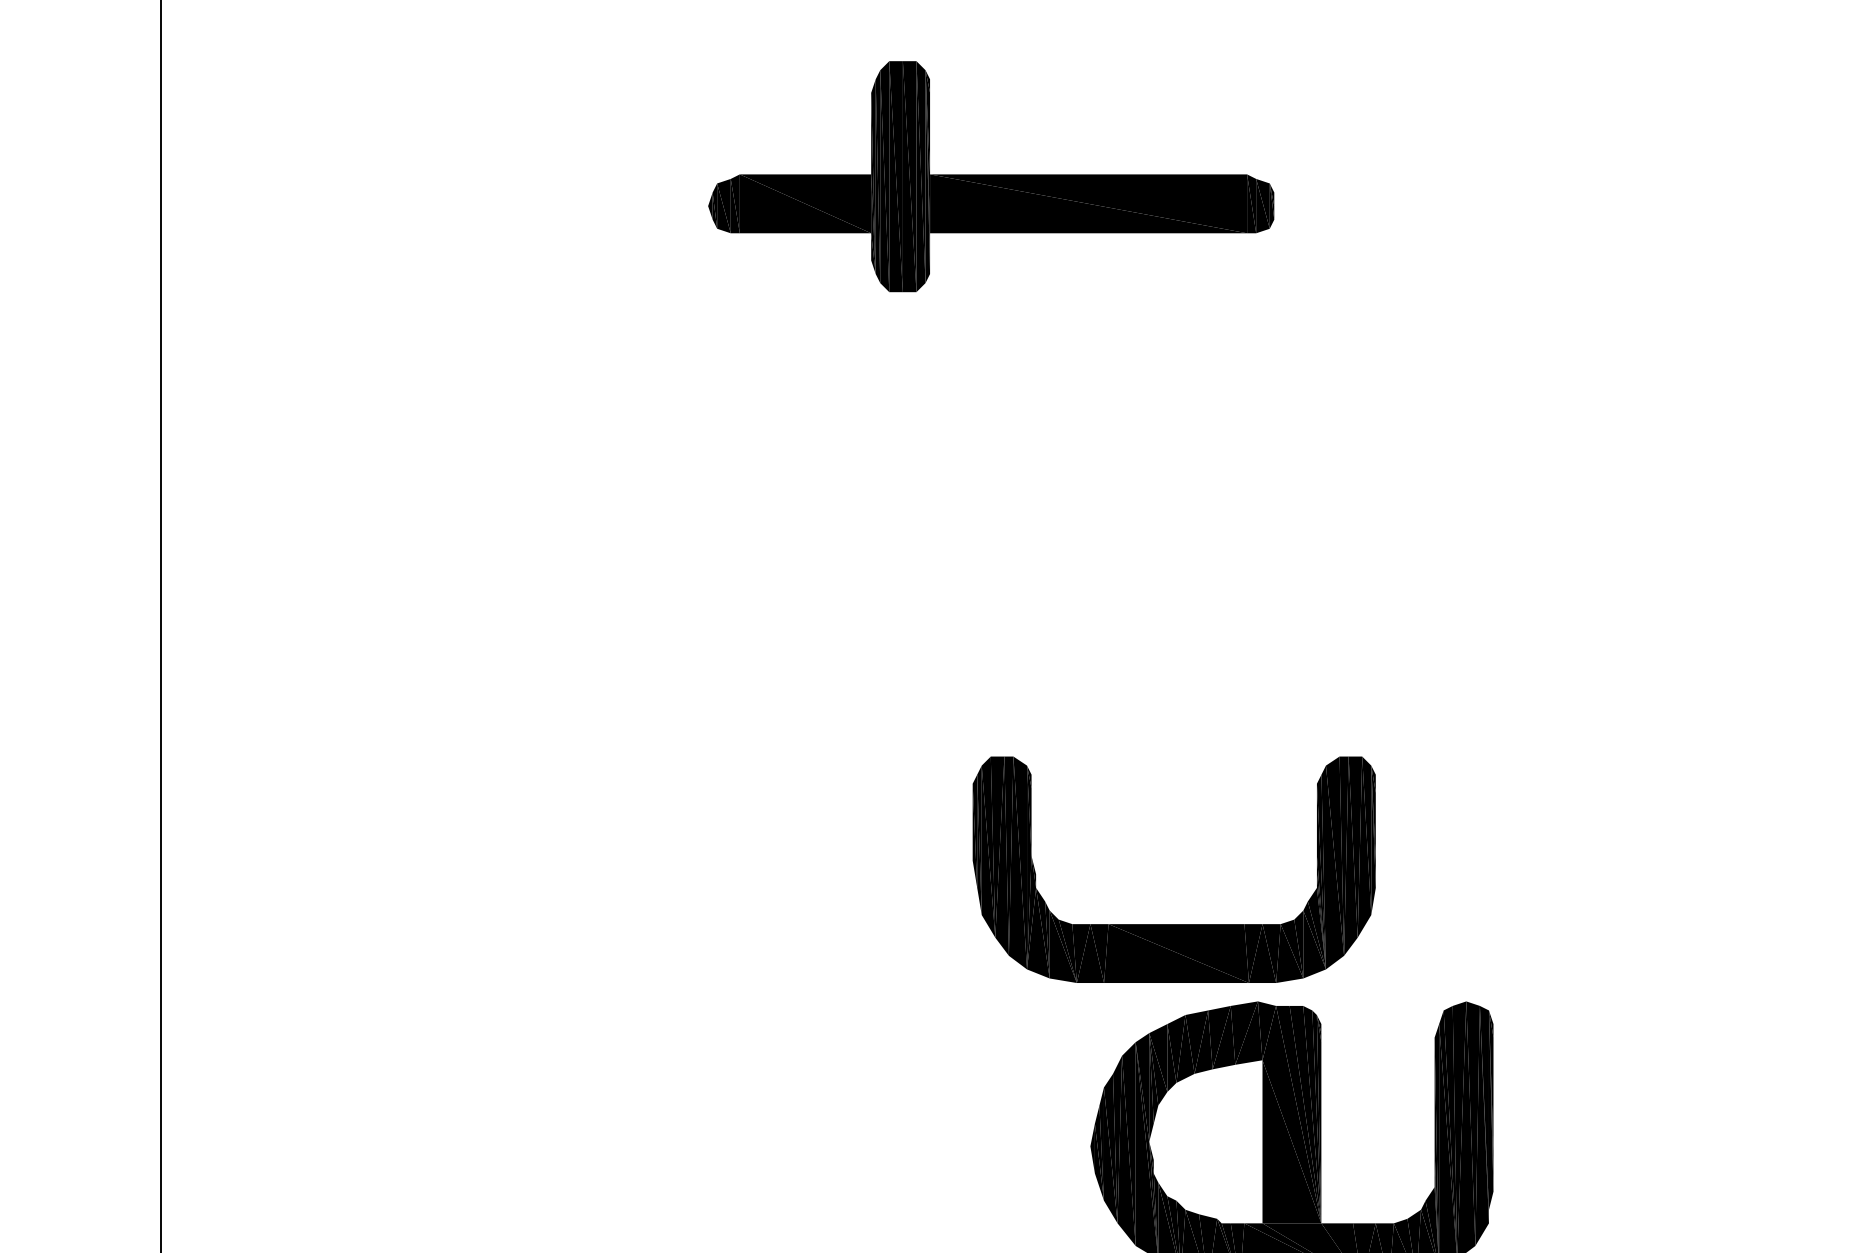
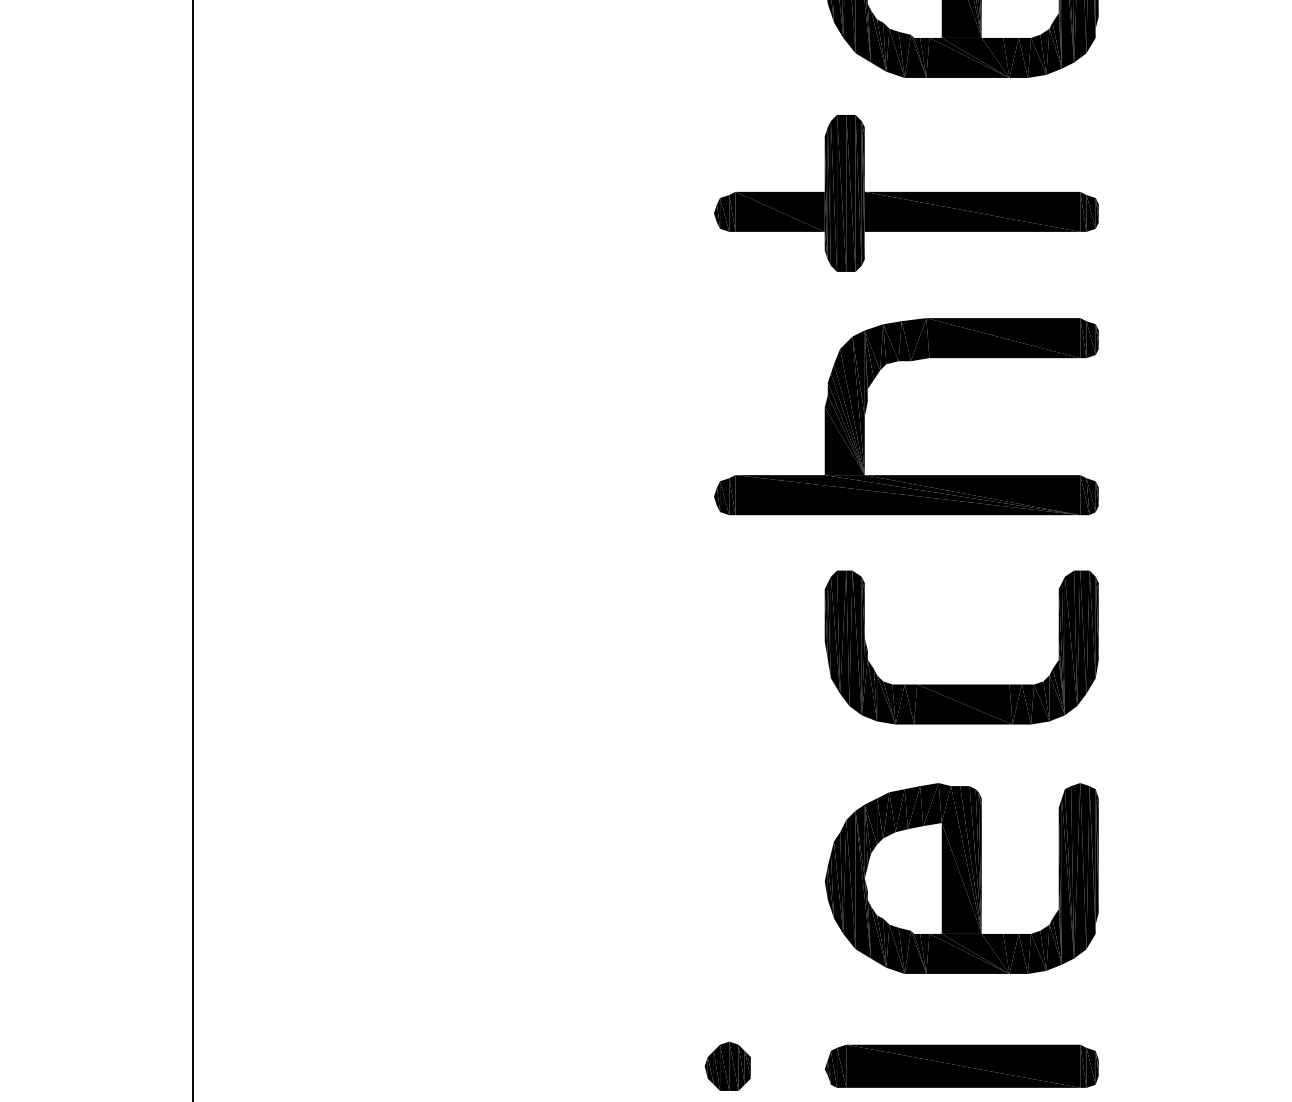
part: (991, 176) -> (906, 193), moved
part: (1151, 451) -> (866, 409), added
part: (1173, 924) -> (961, 684), moved

